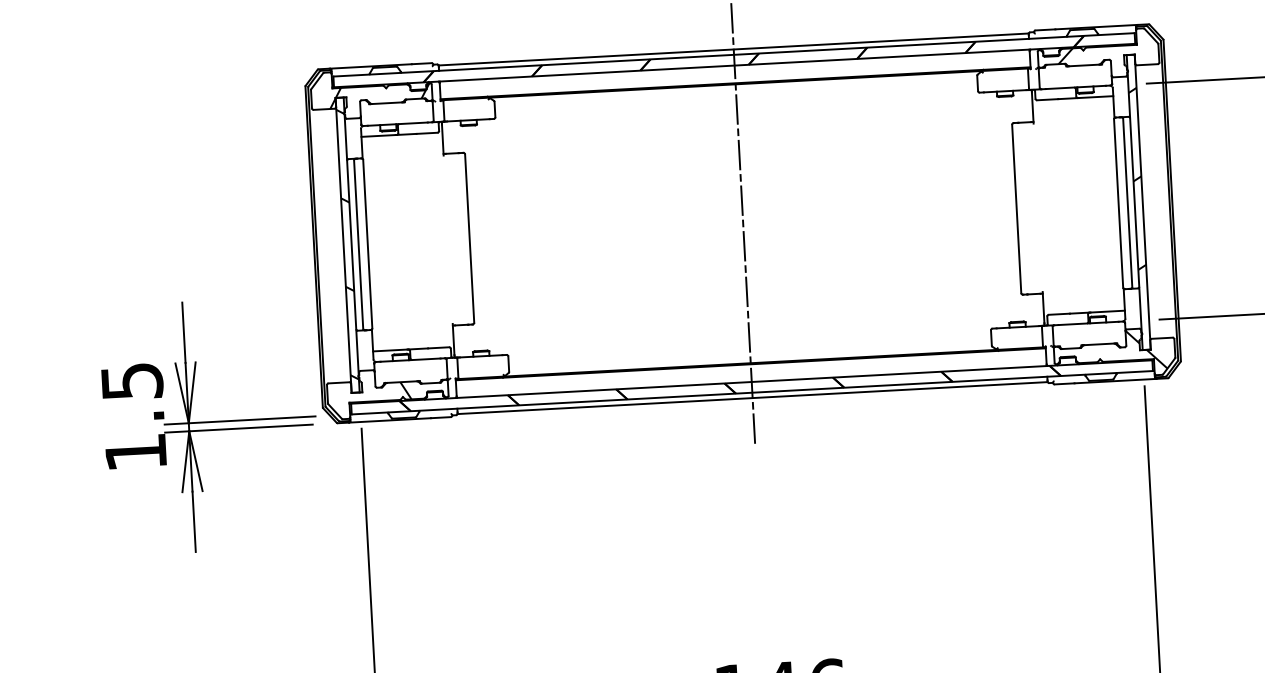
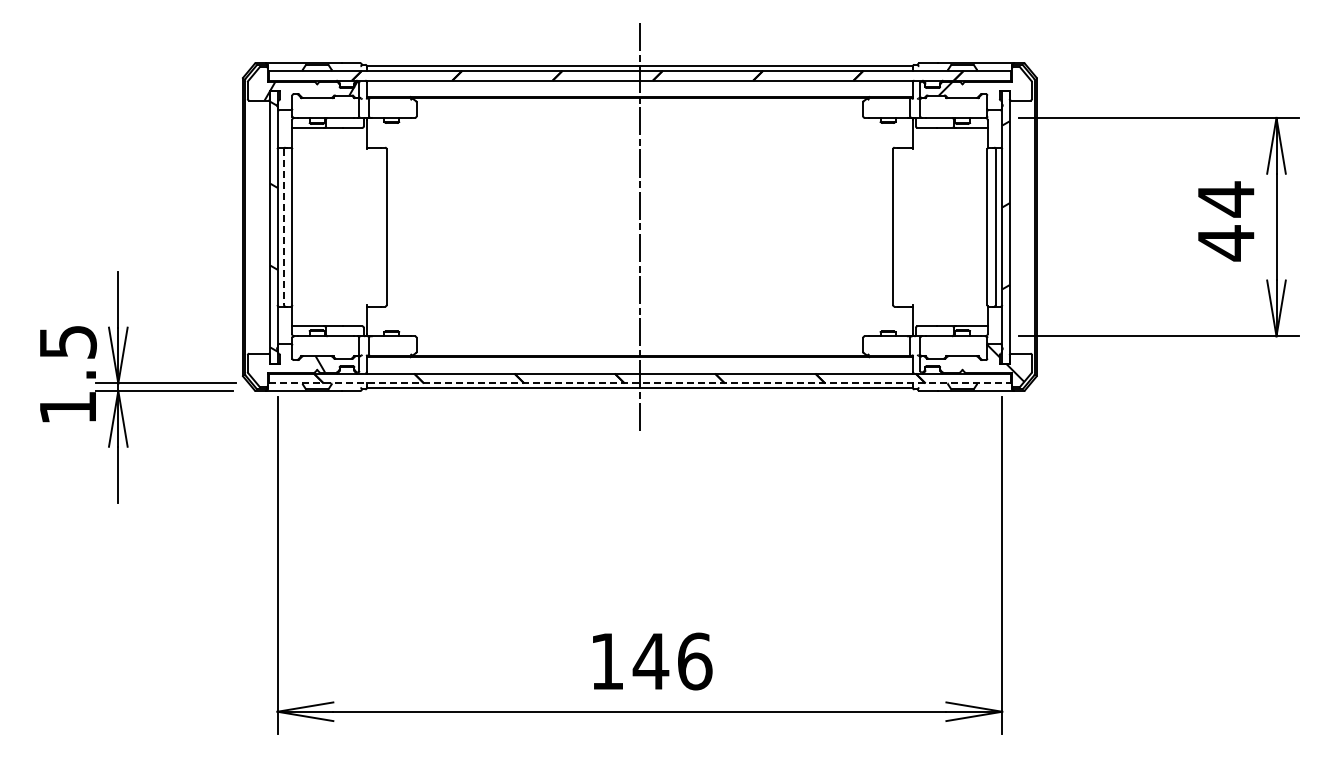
line: (358, 245) -> (283, 227), solid -> dashed
line: (751, 392) -> (639, 383), solid -> dashed

